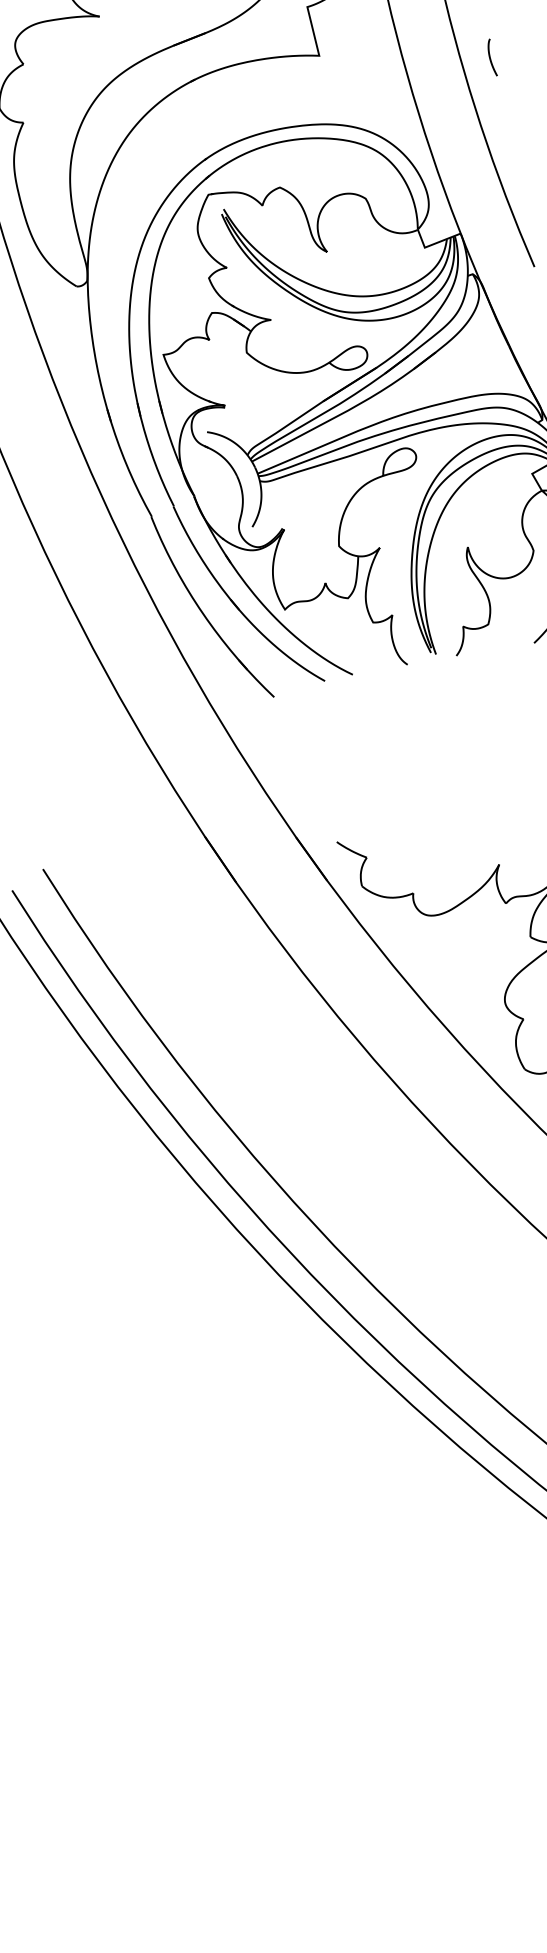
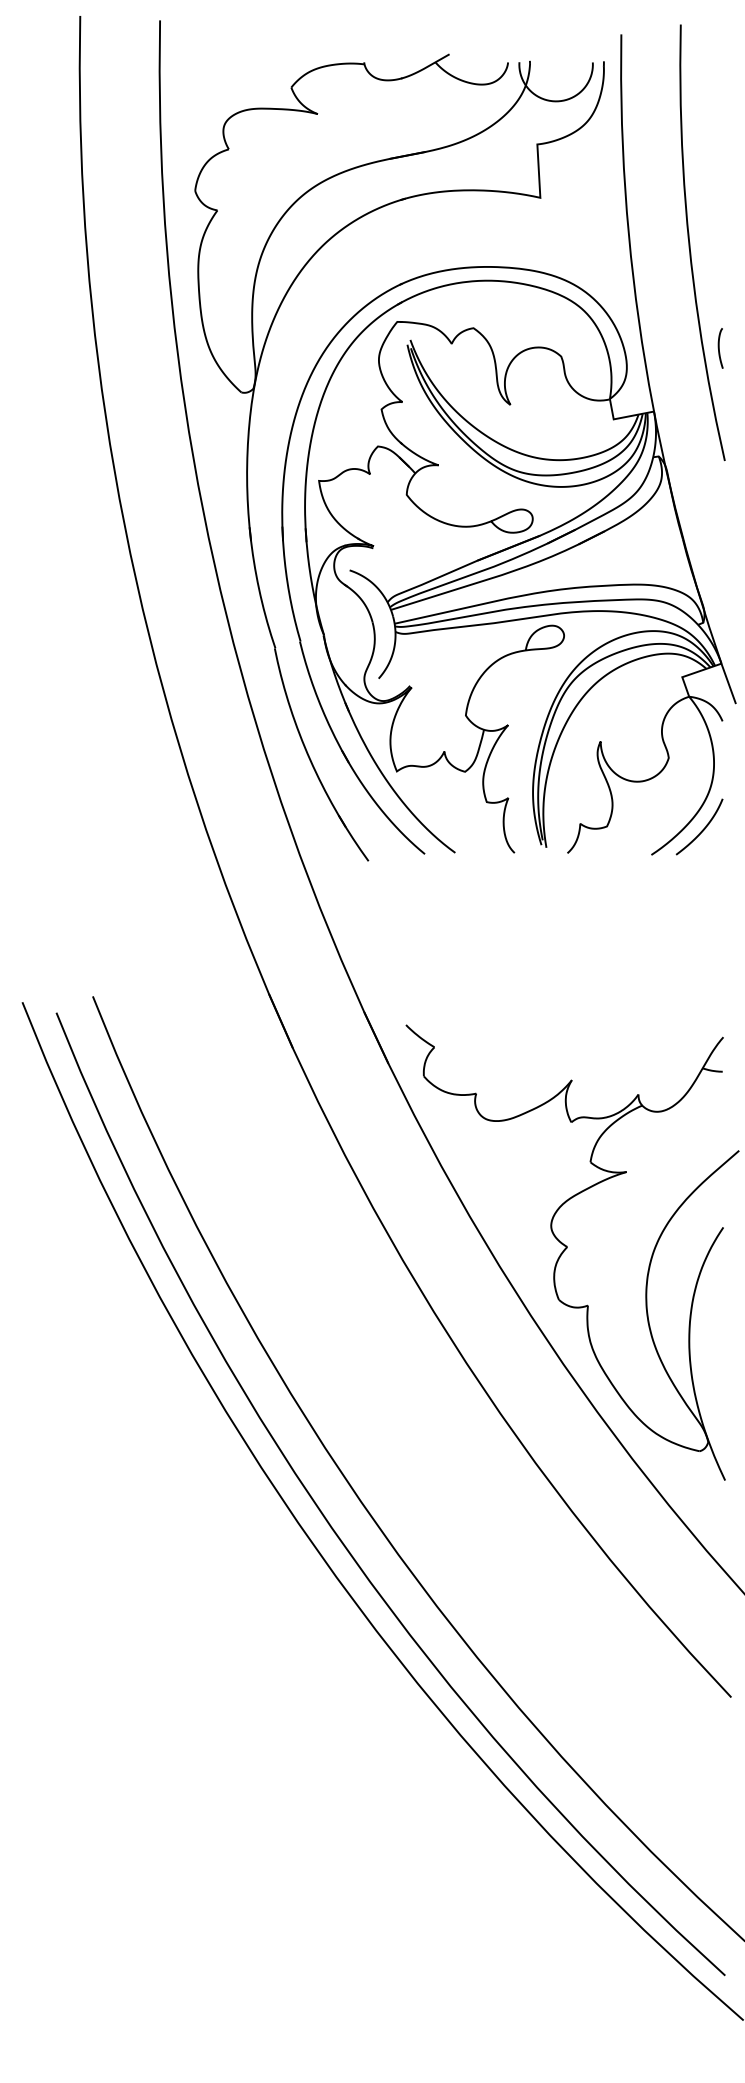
curve: (490, 58) -> (719, 348), moved

